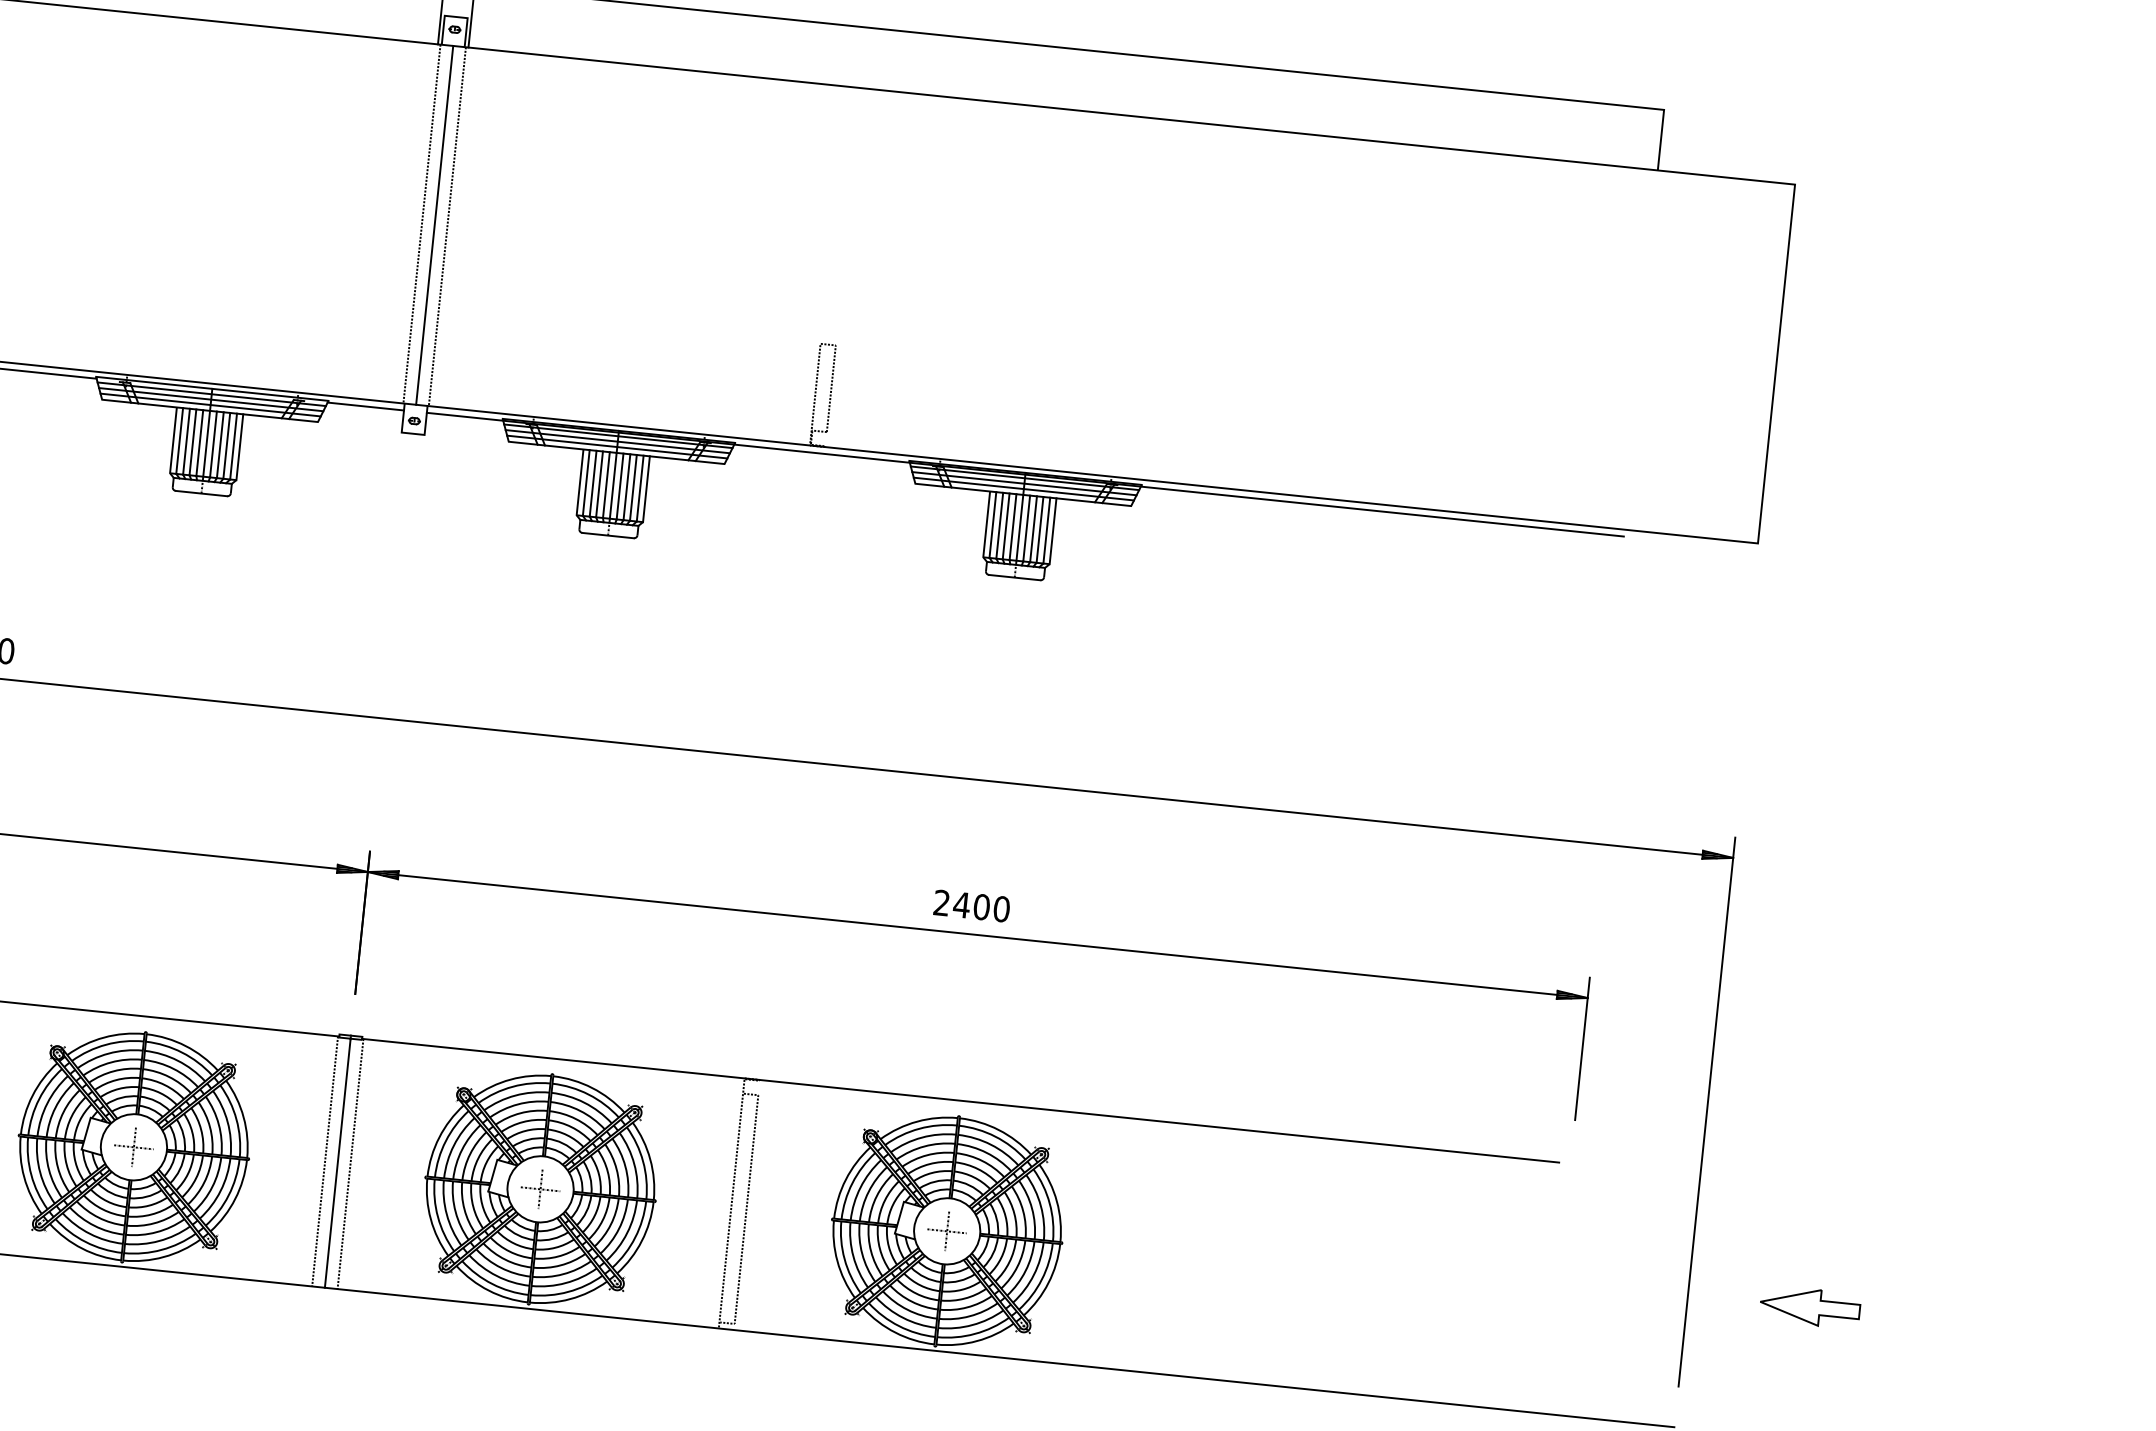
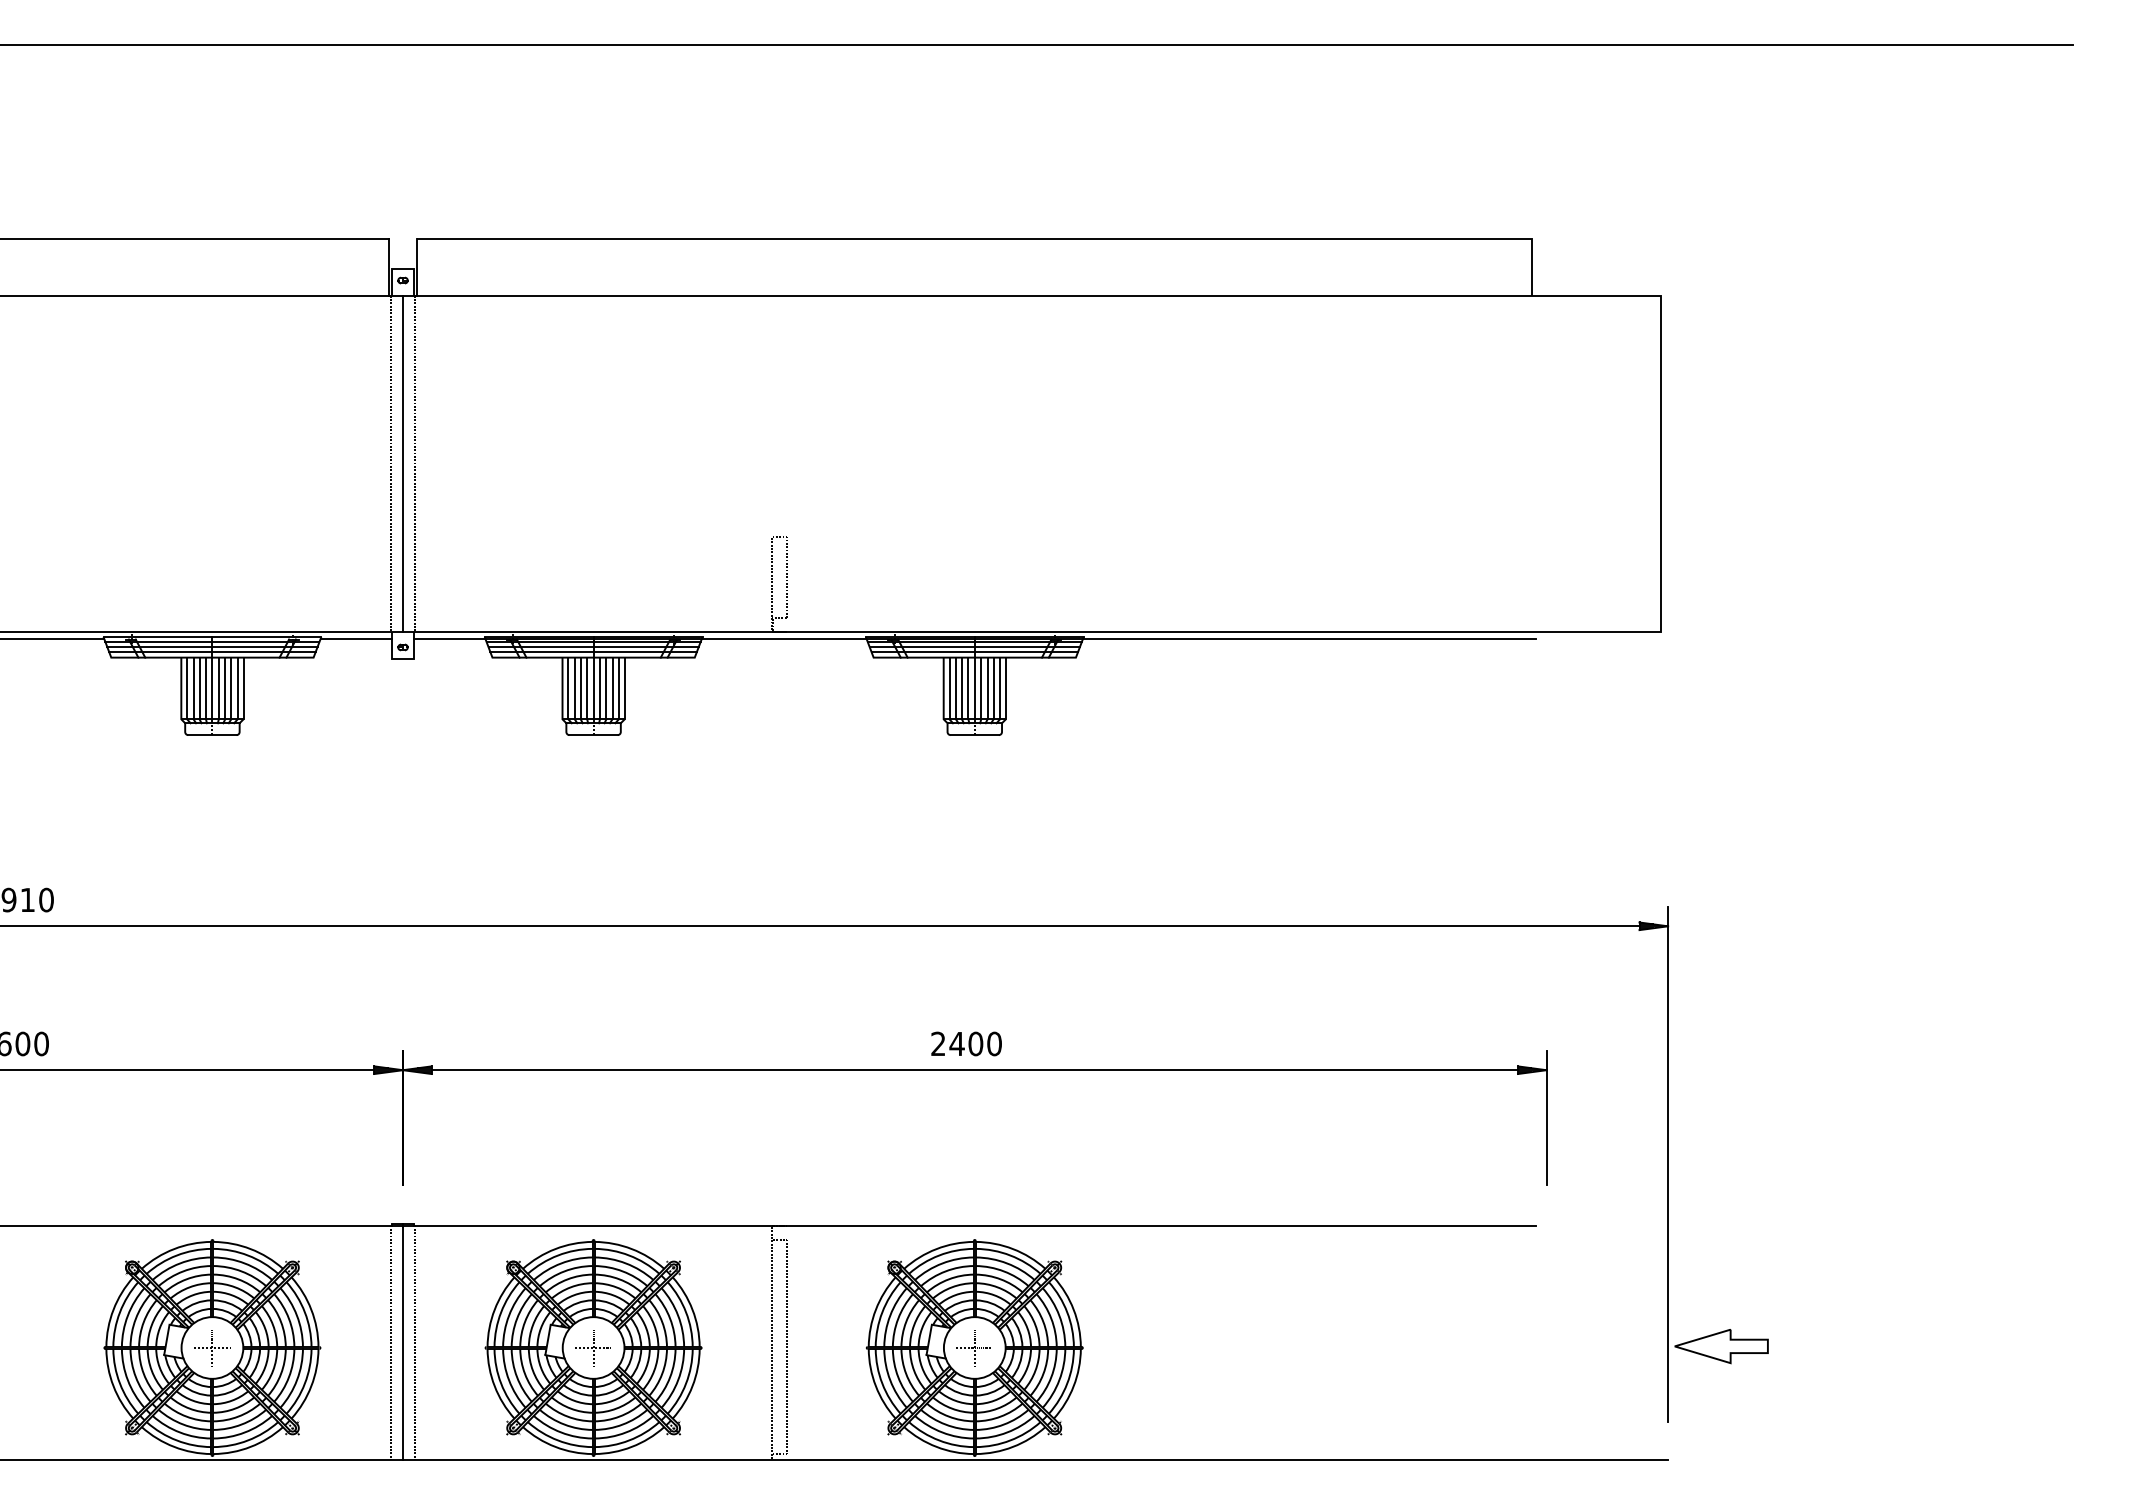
part: (1810, 1307) -> (1721, 1346), moved

